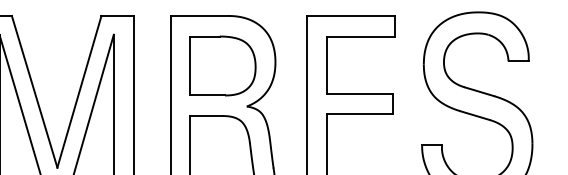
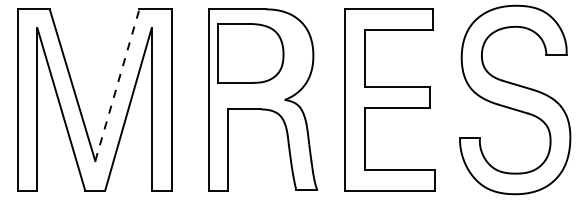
part: (222, 66) -> (250, 53), moved
line: (79, 92) -> (117, 85), solid -> dashed

